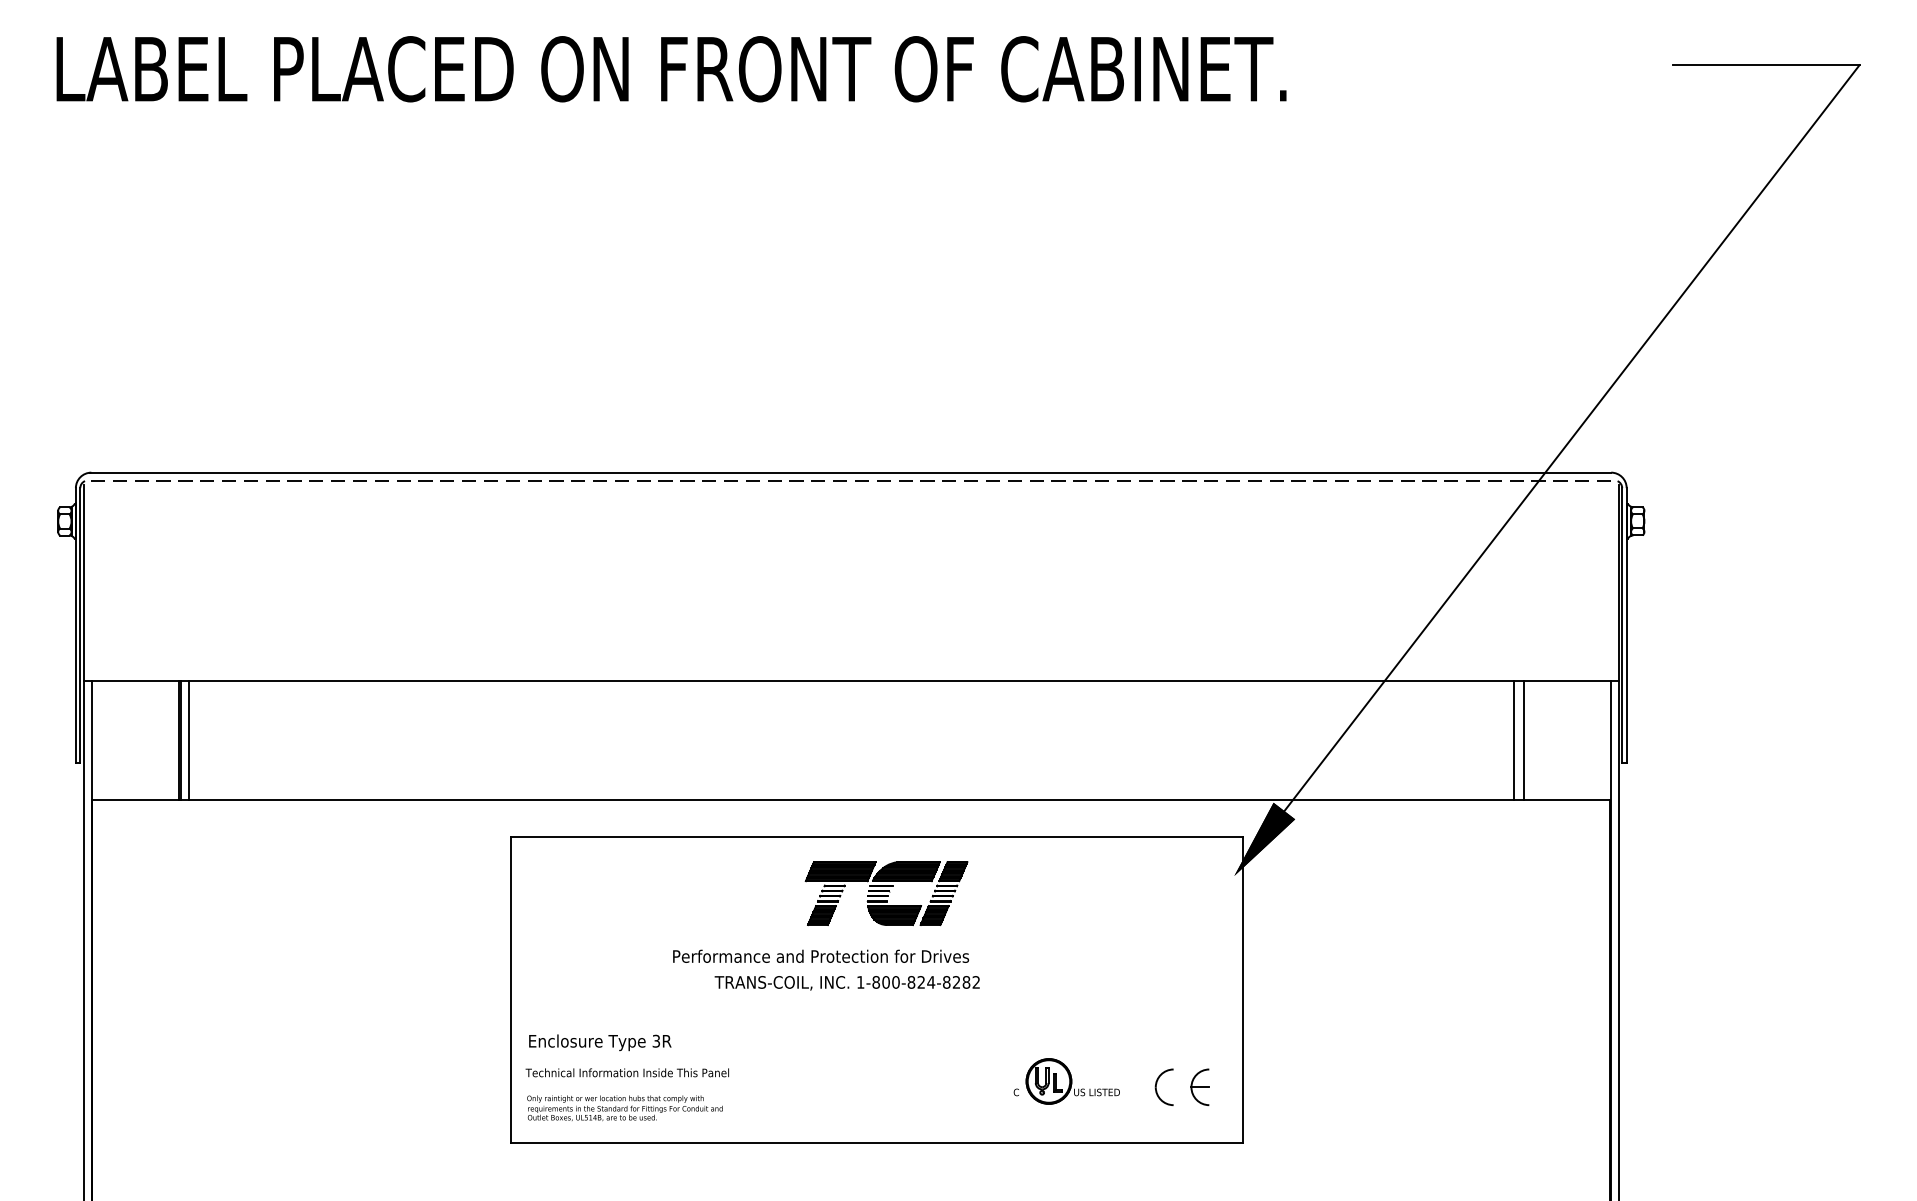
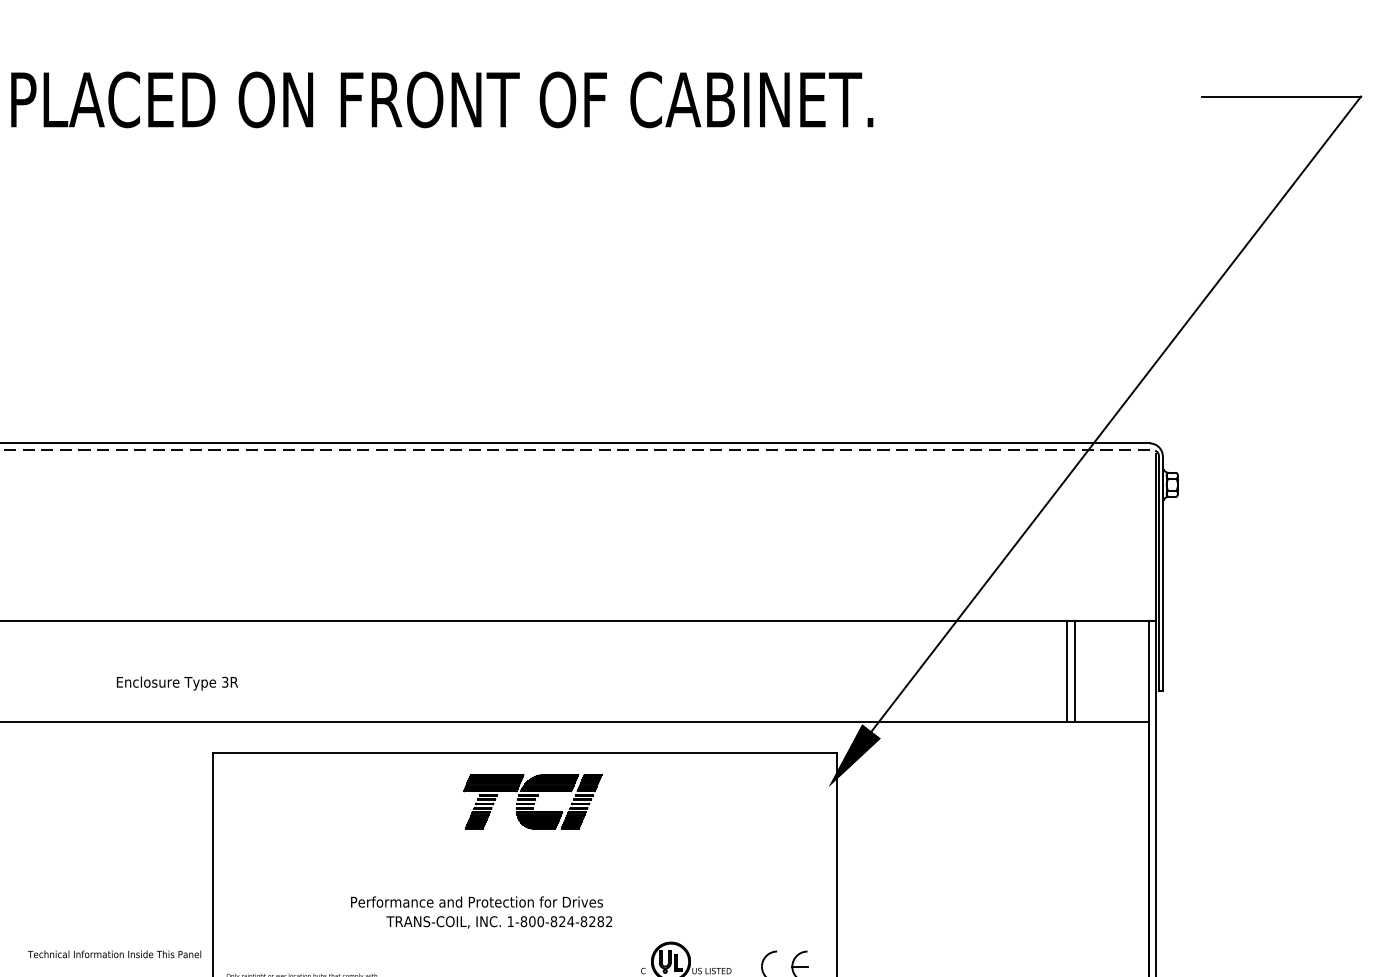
text: (821, 955) -> (477, 901), moved
text: (846, 983) -> (498, 922), moved
text: (600, 1042) -> (177, 683), moved
text: (626, 1072) -> (113, 954), moved

